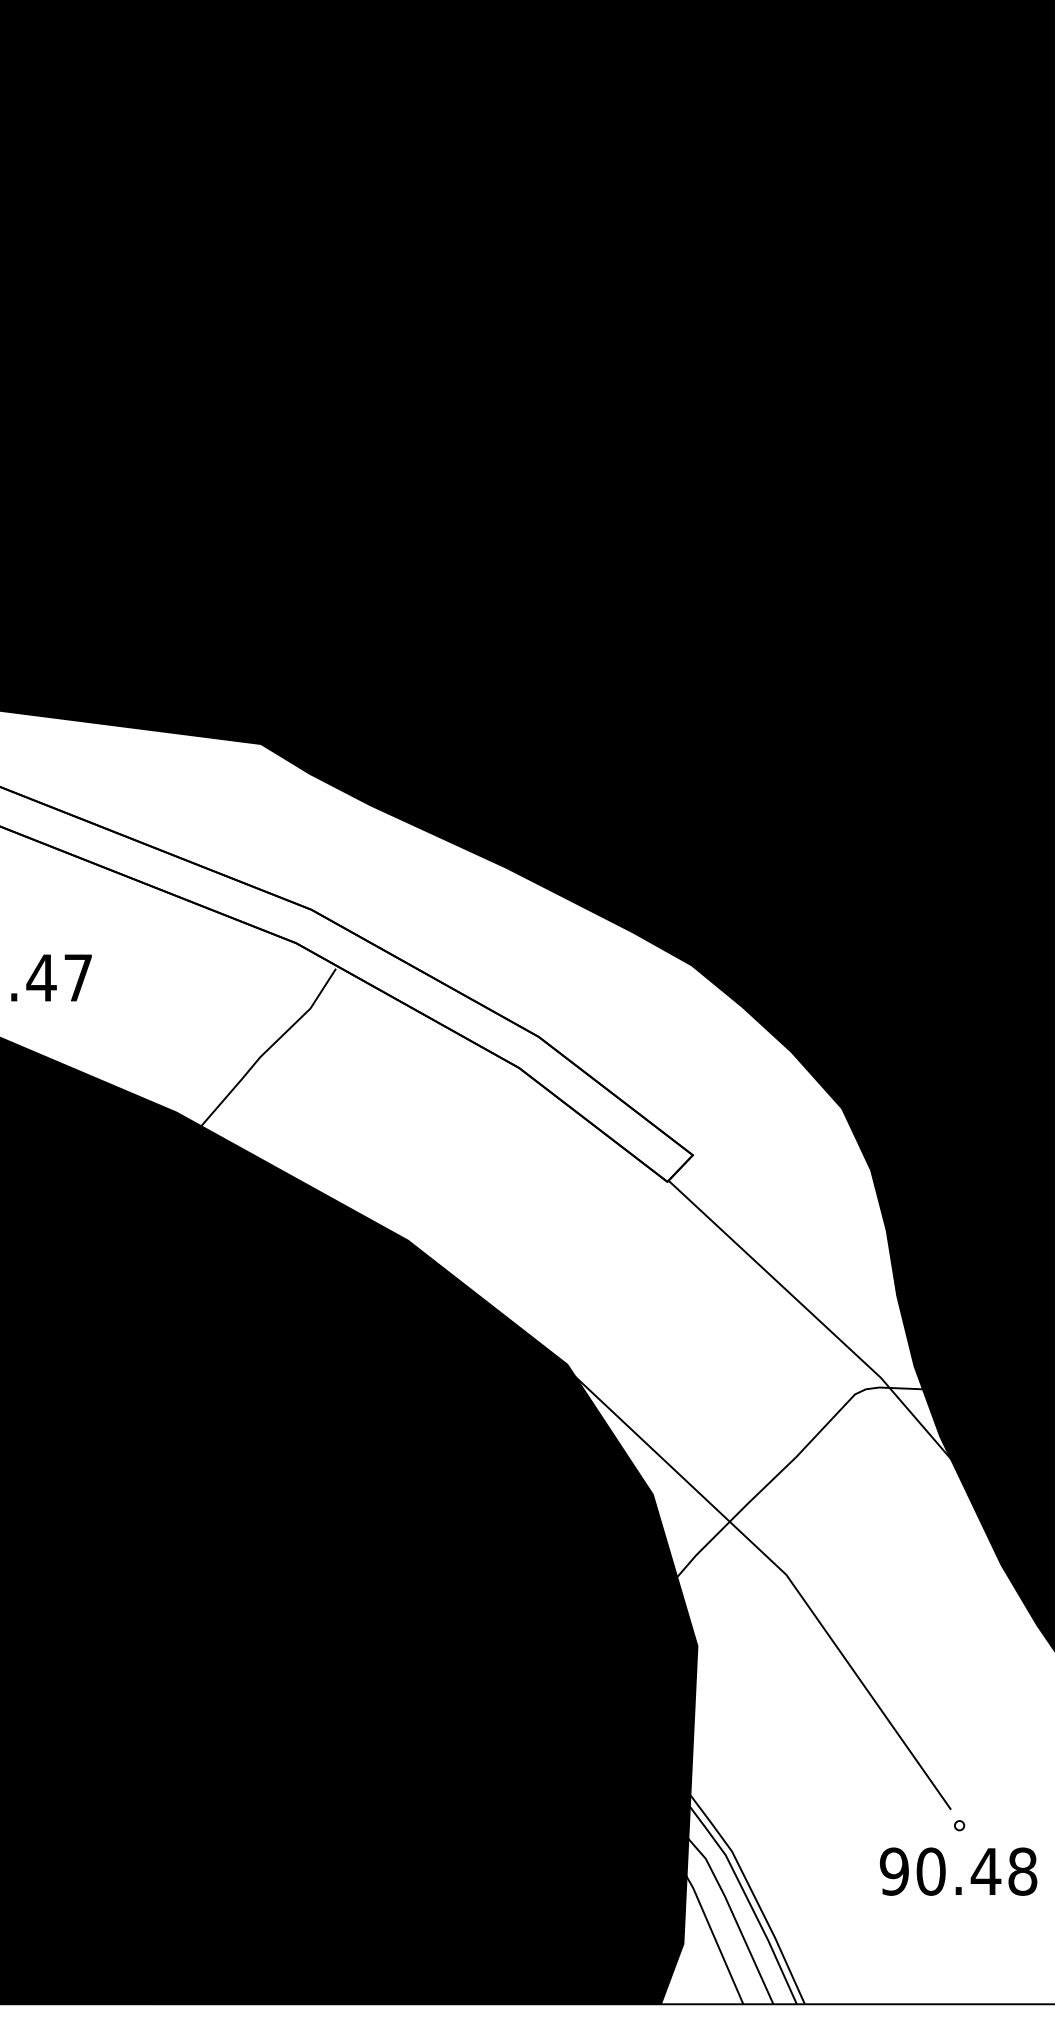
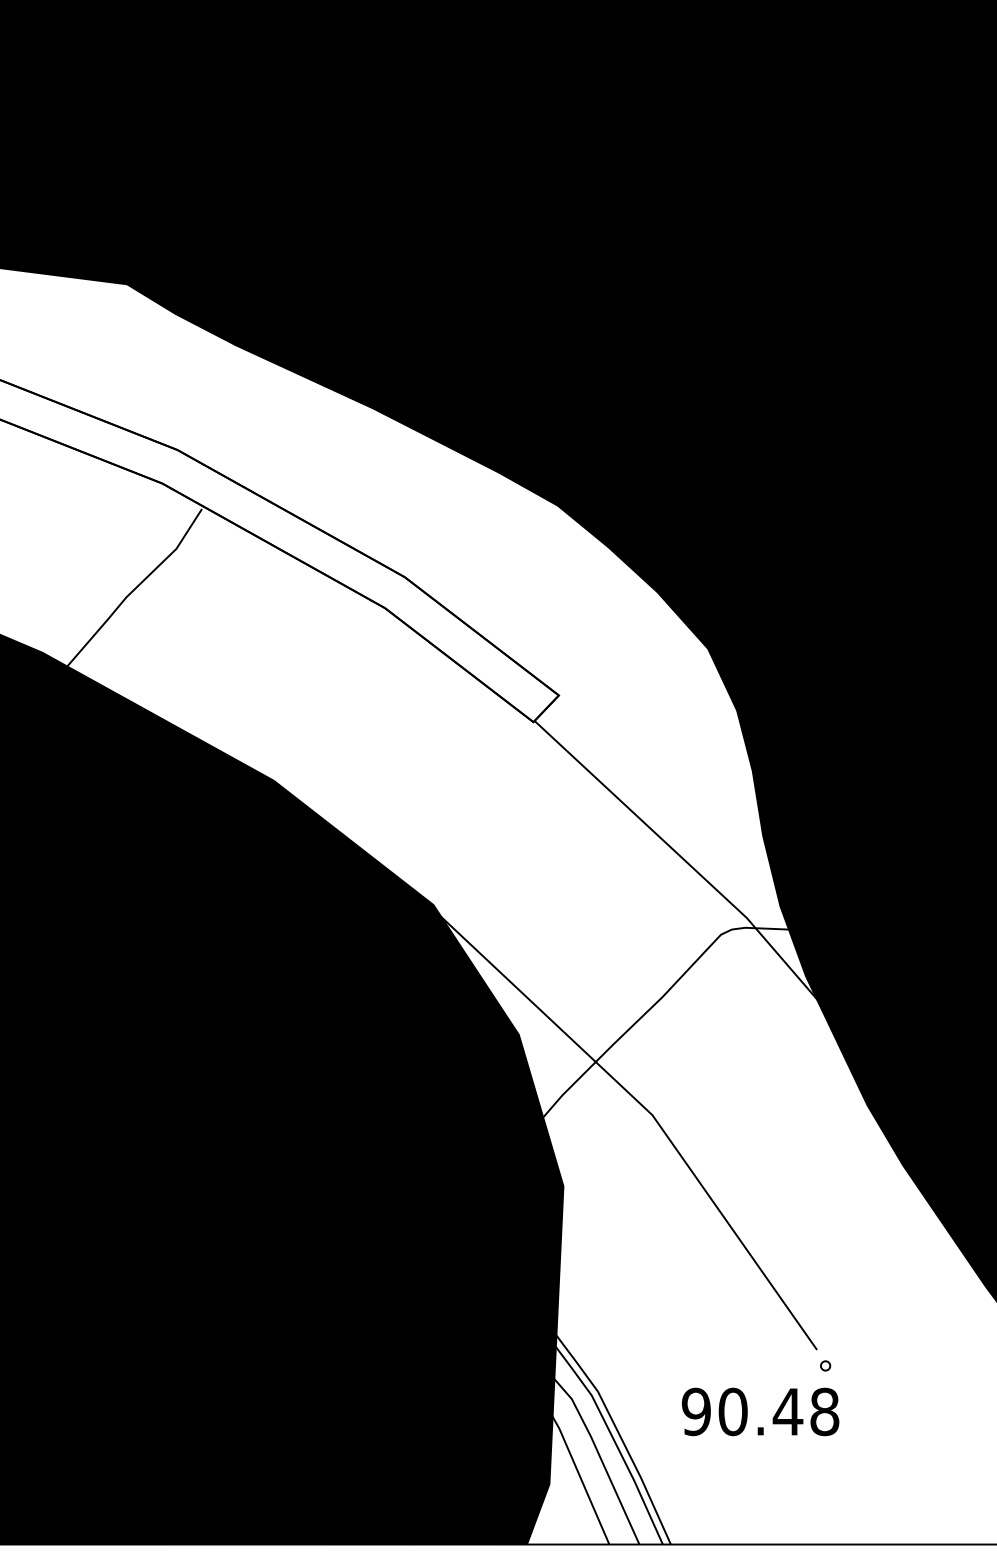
text: (958, 1871) -> (760, 1411), moved

